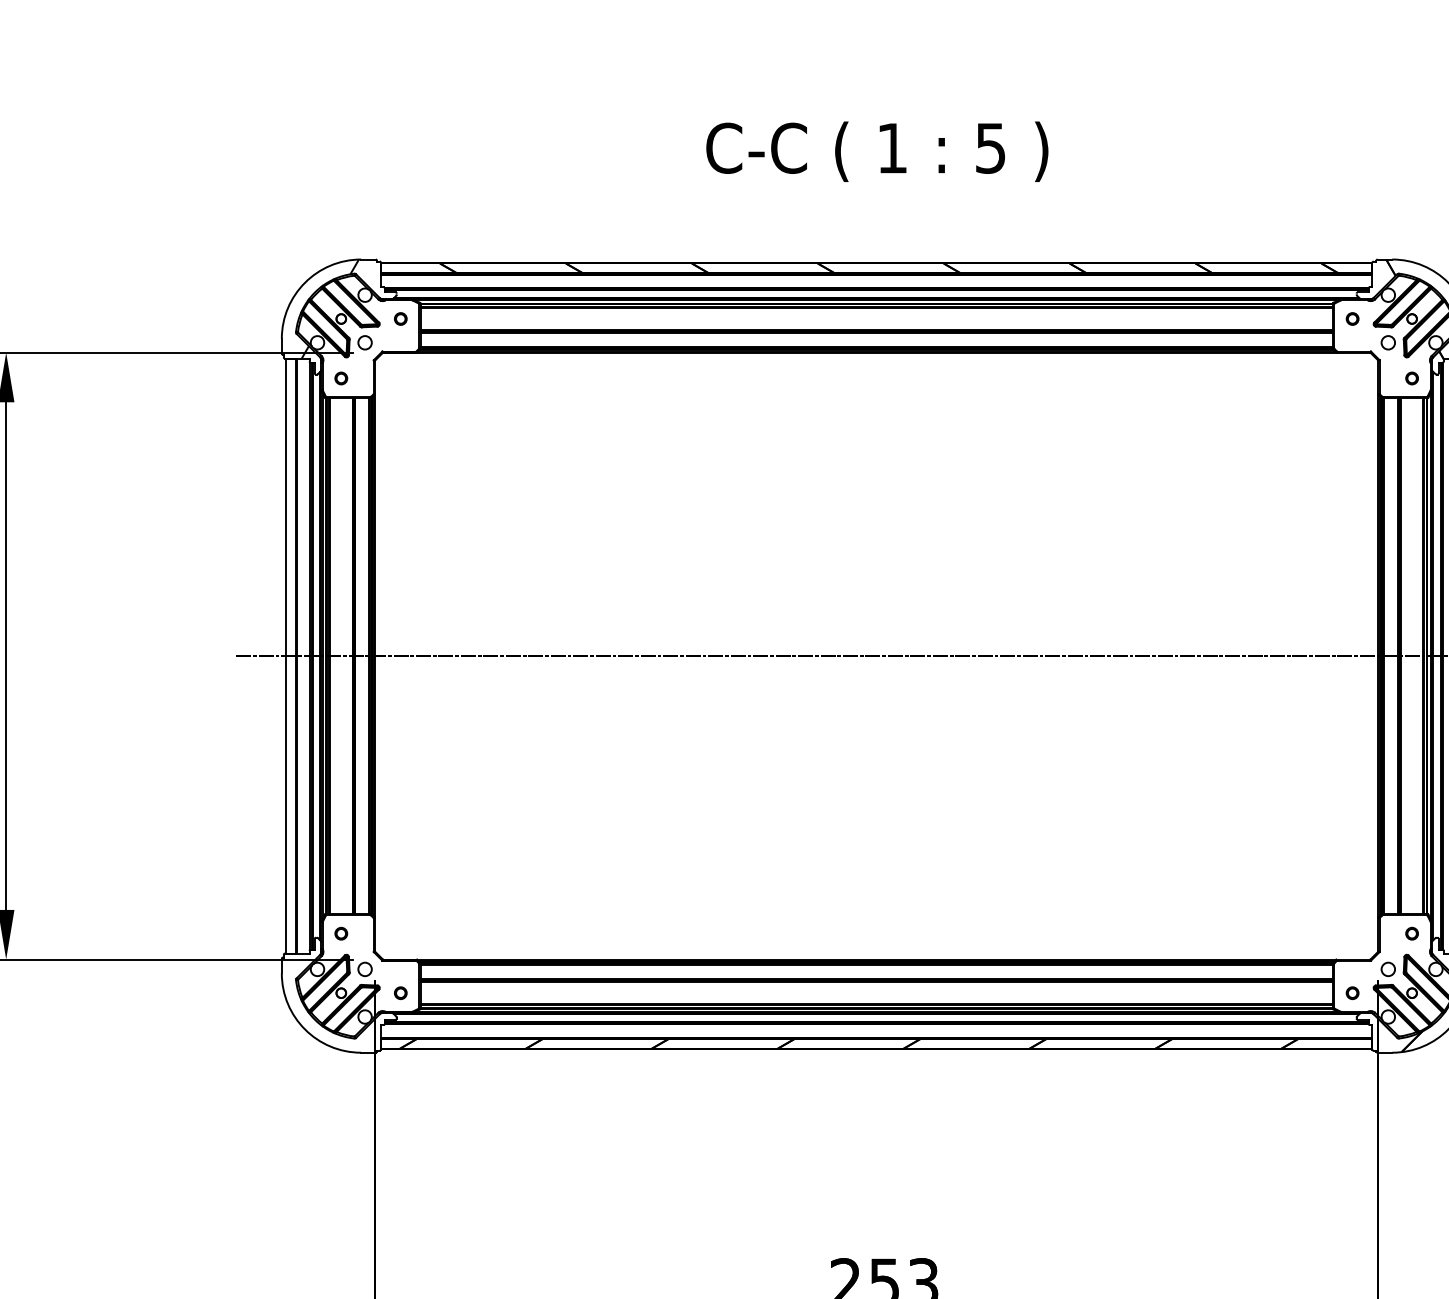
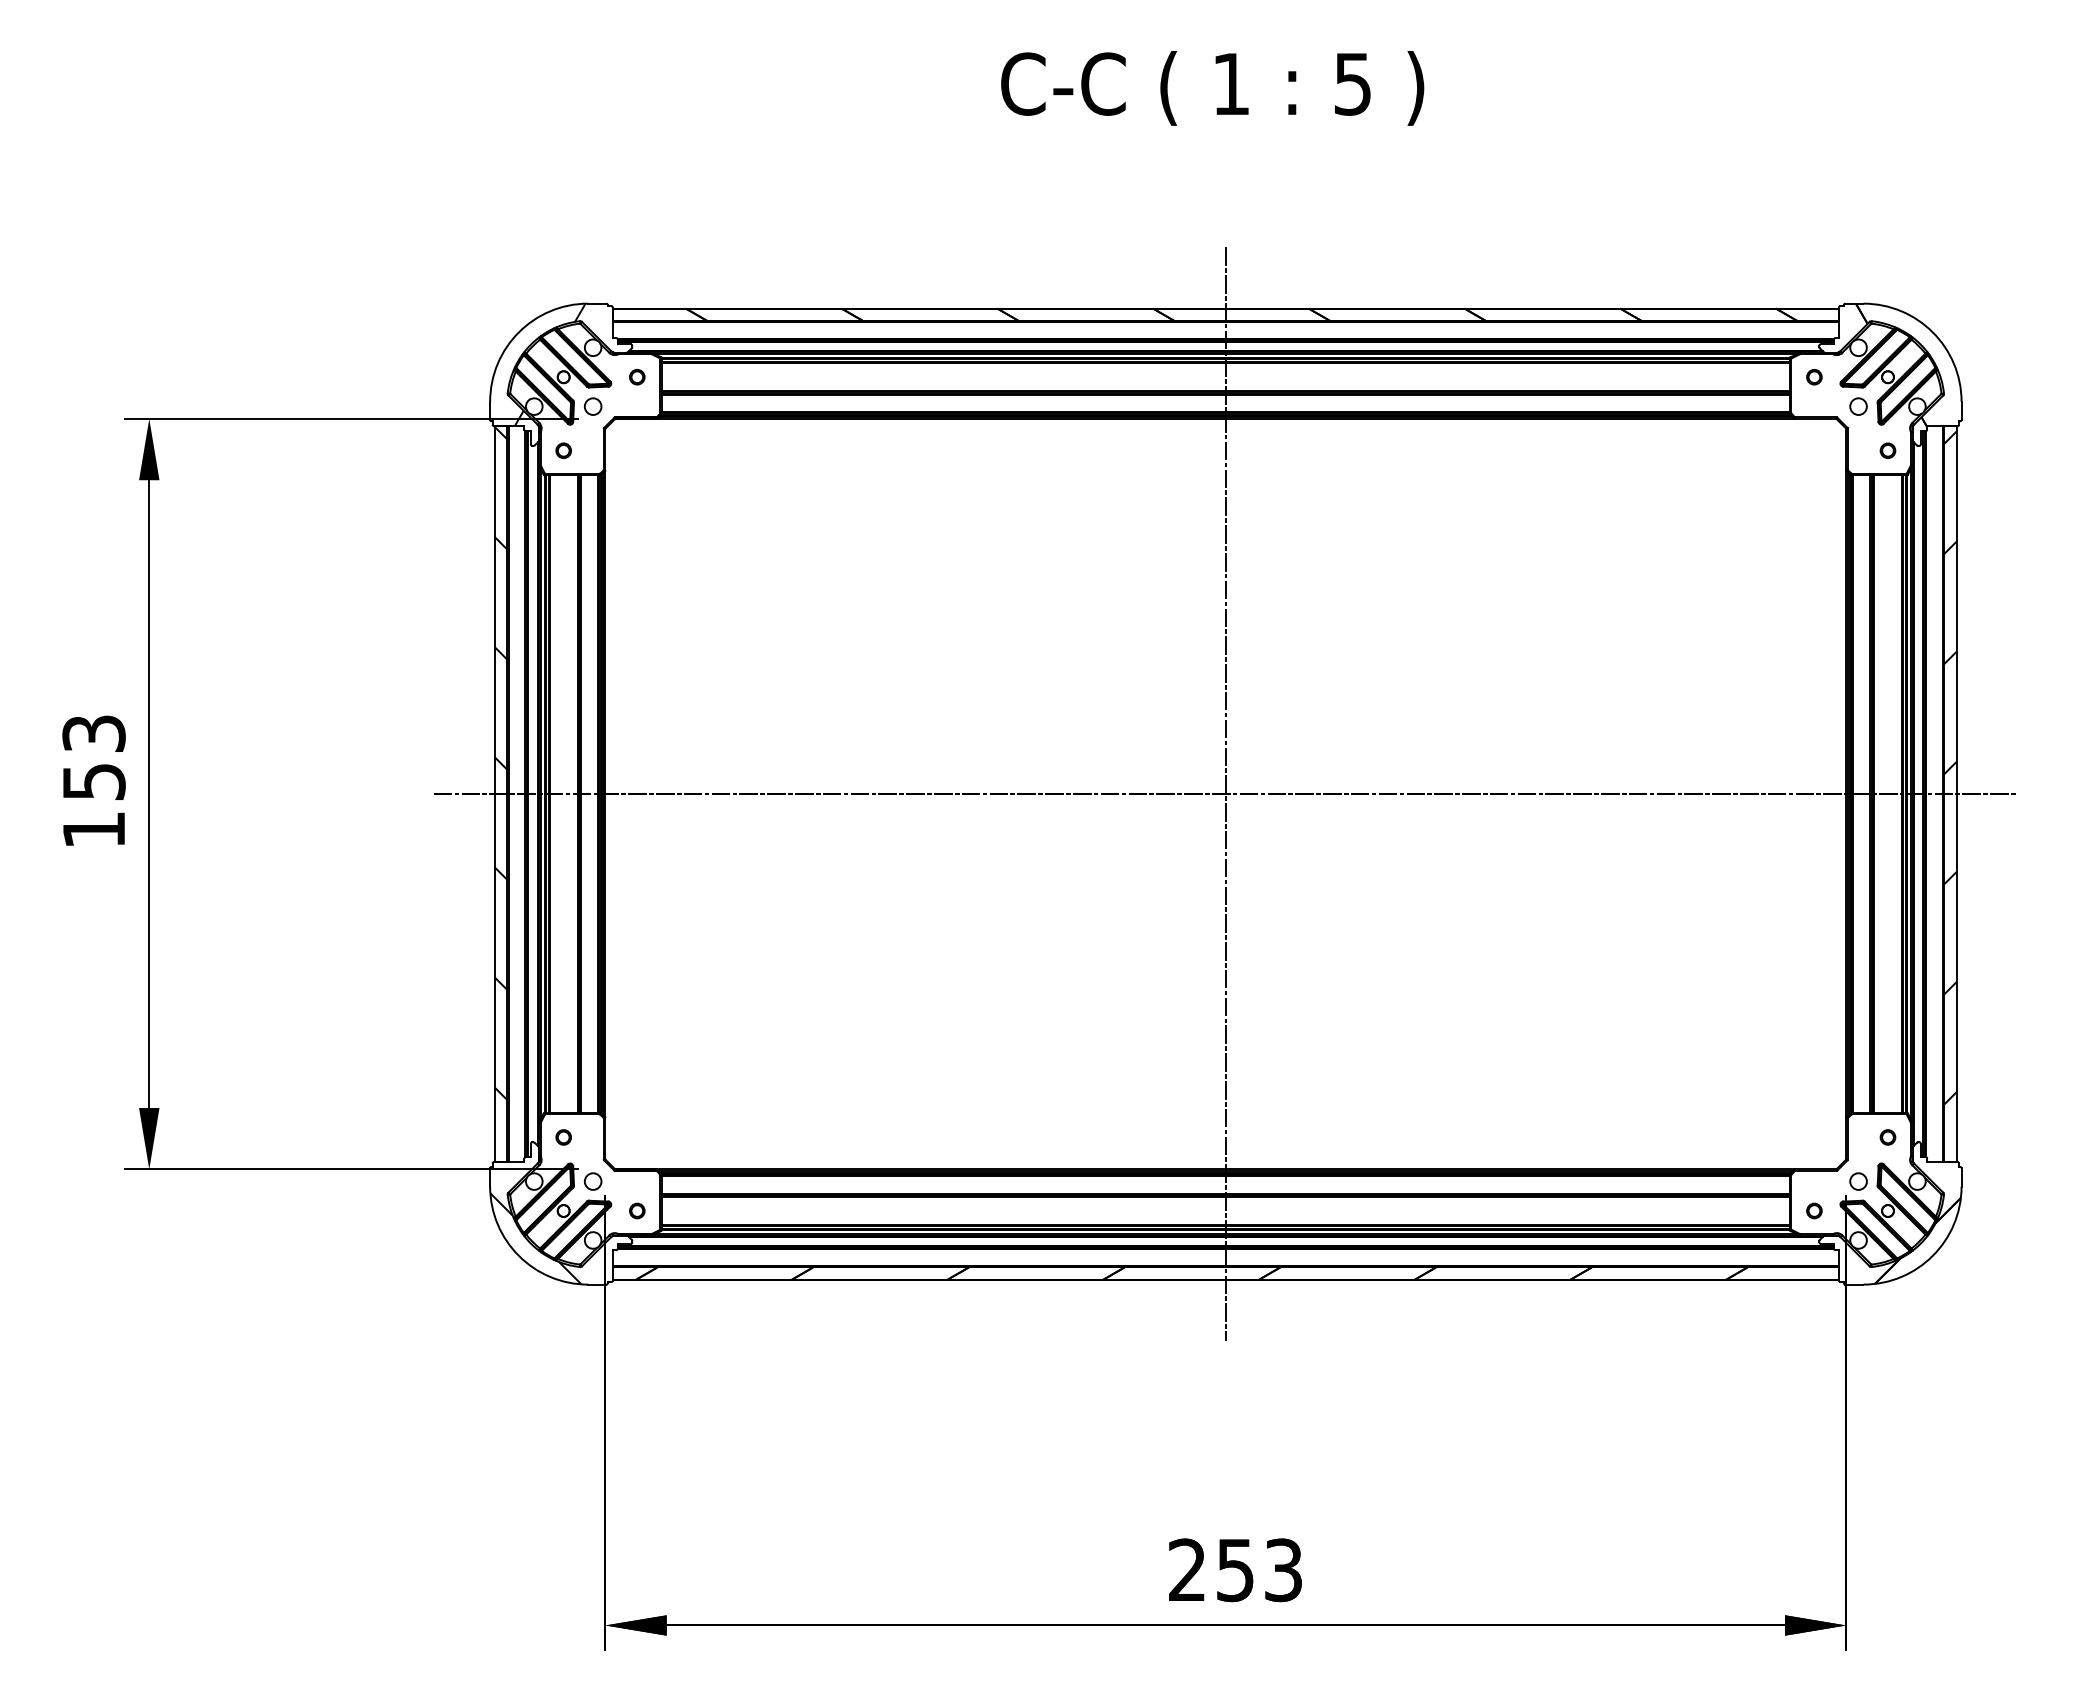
text: (877, 151) -> (1212, 88), moved
hatch: (291, 631) -> (501, 763), added
line: (876, 656) -> (1225, 794), added
hatch: (318, 1015) -> (535, 1238), added

